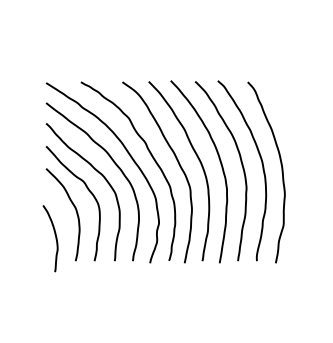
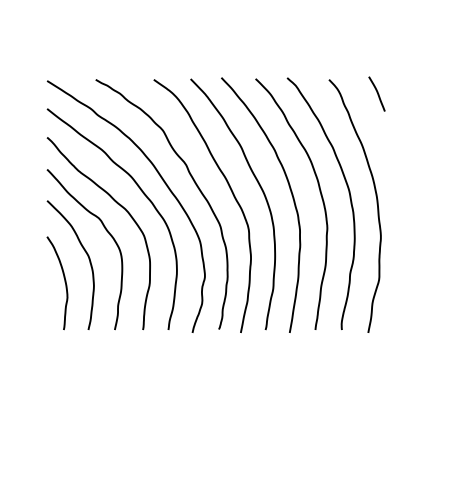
line: (281, 91) -> (376, 92), added
curve: (55, 238) -> (64, 282), moved

